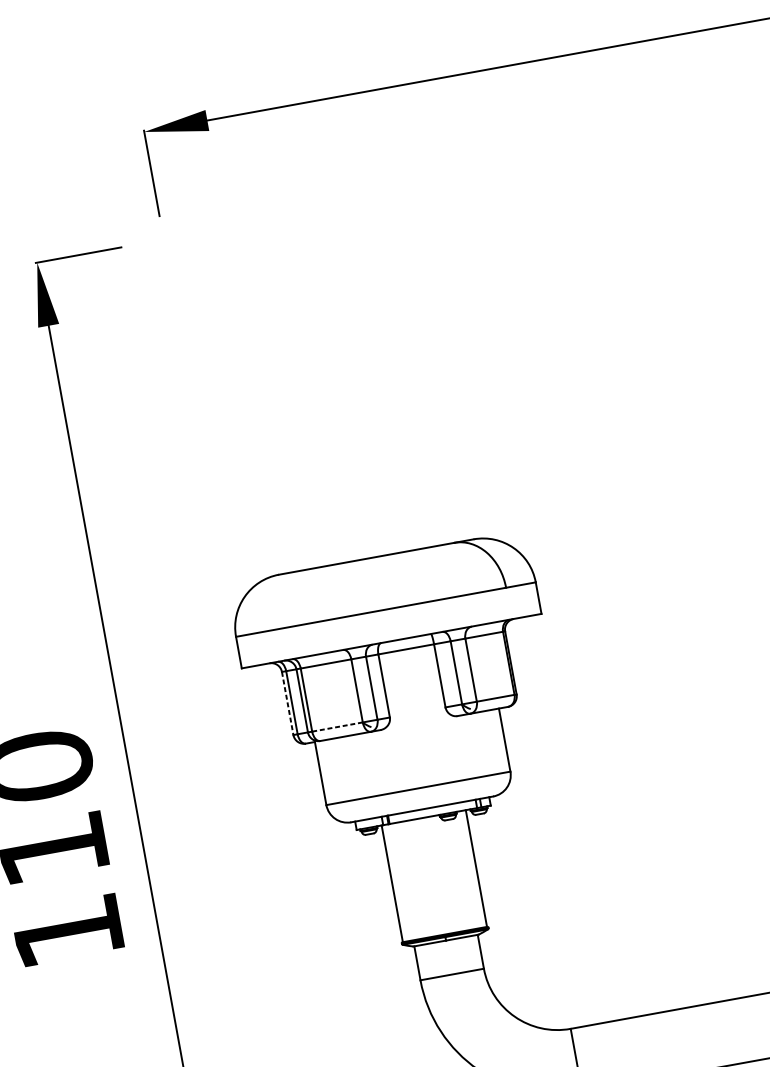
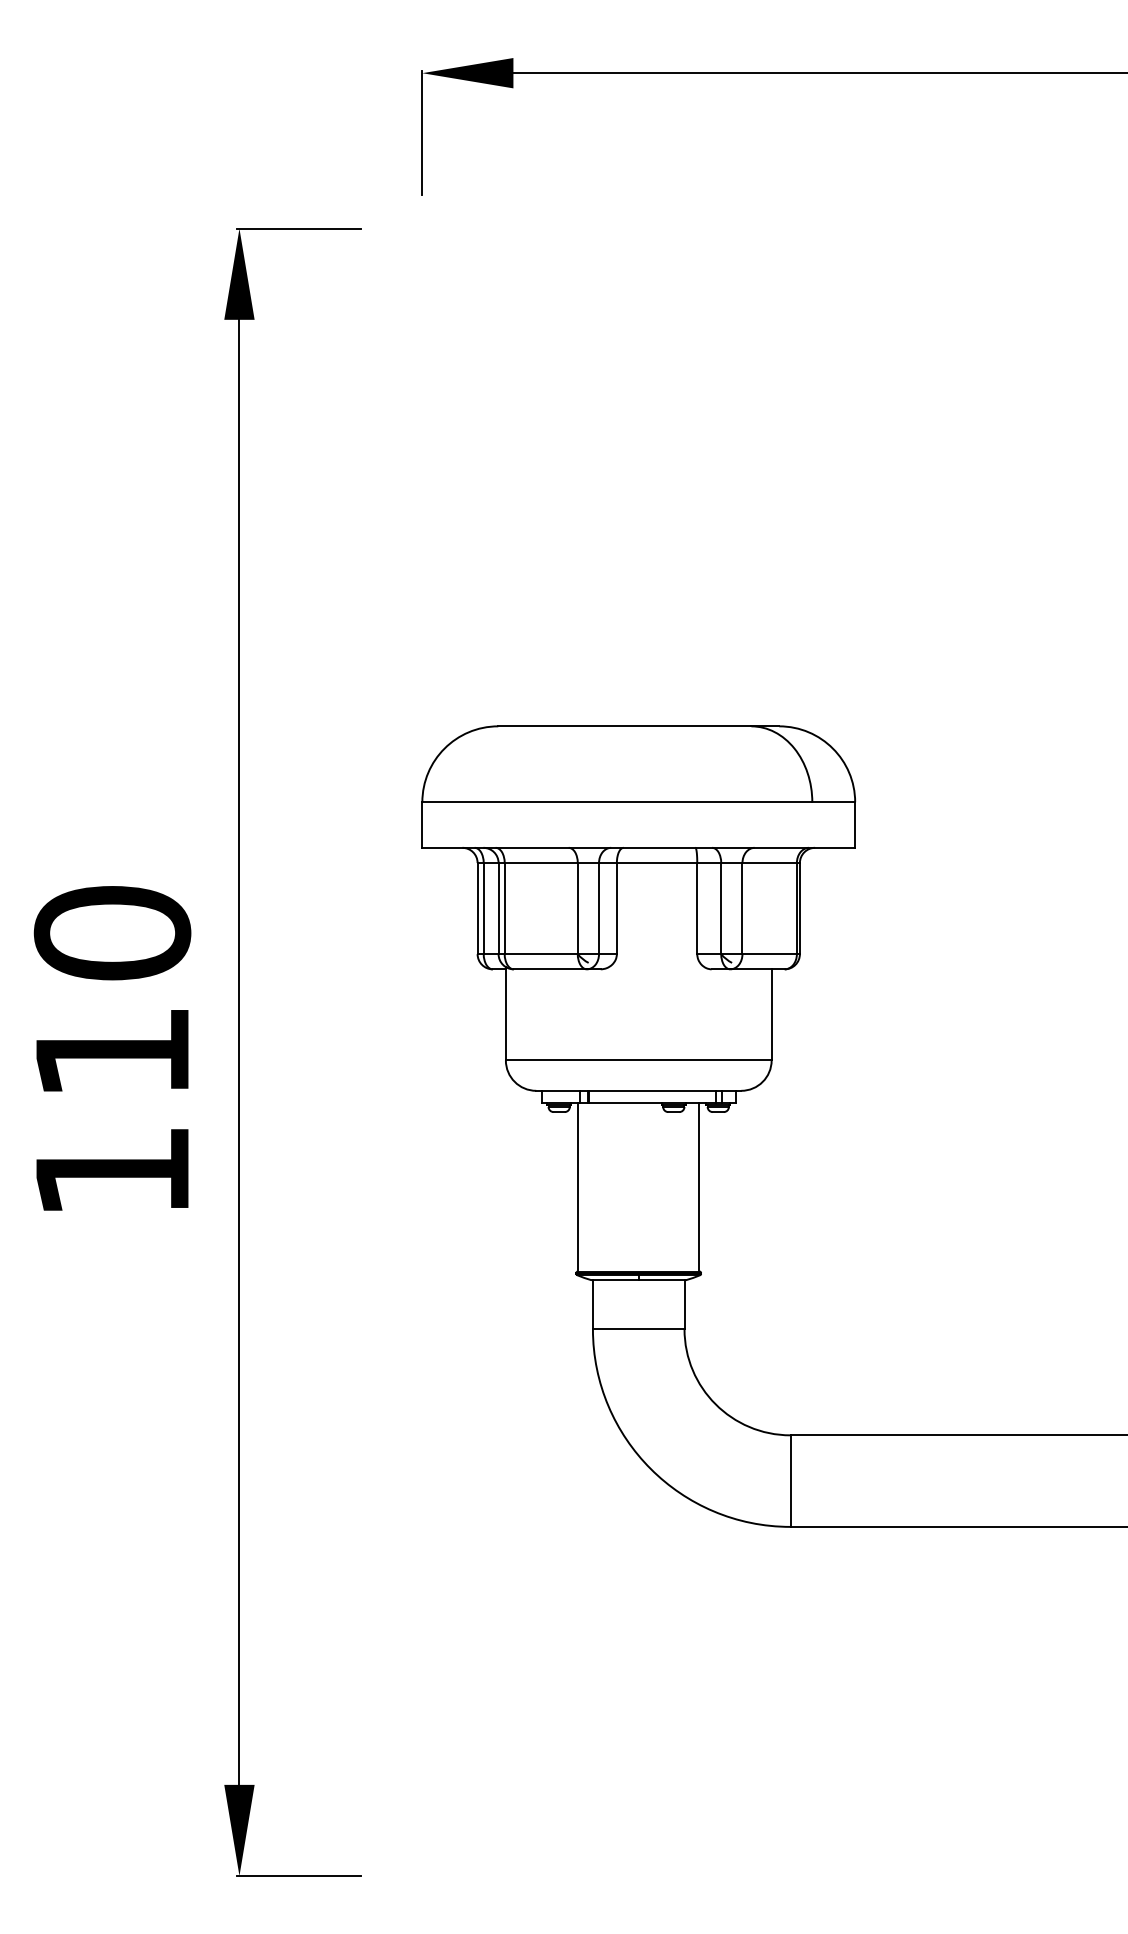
line: (287, 703) -> (477, 908), dashed -> solid
line: (337, 727) -> (541, 954), dashed -> solid

